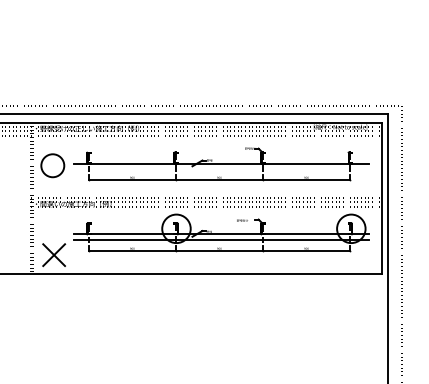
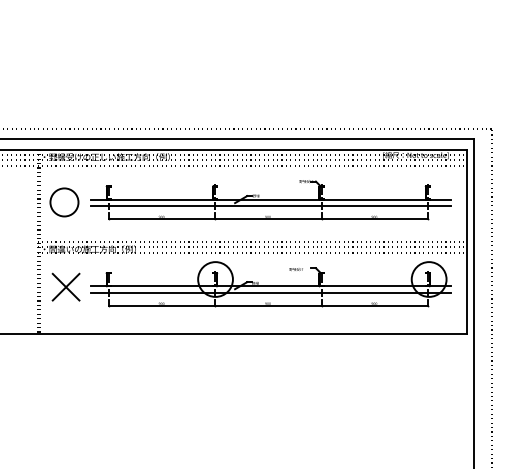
line: (221, 169) -> (270, 207), added
part: (54, 255) -> (66, 287), moved

